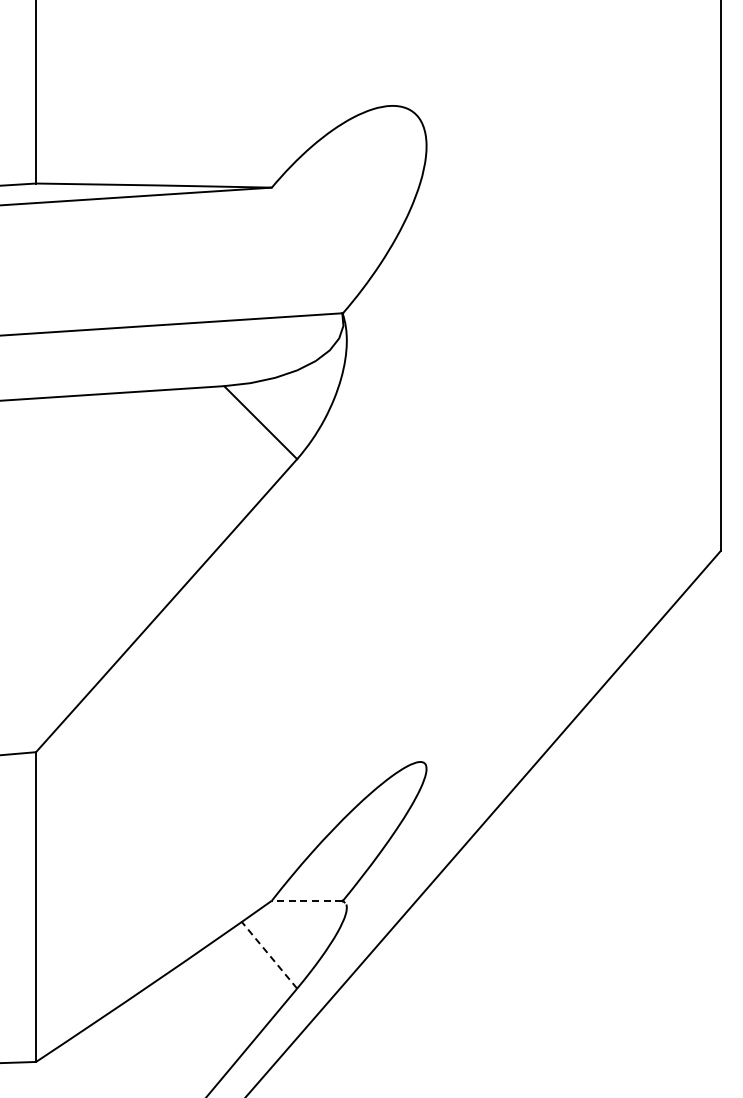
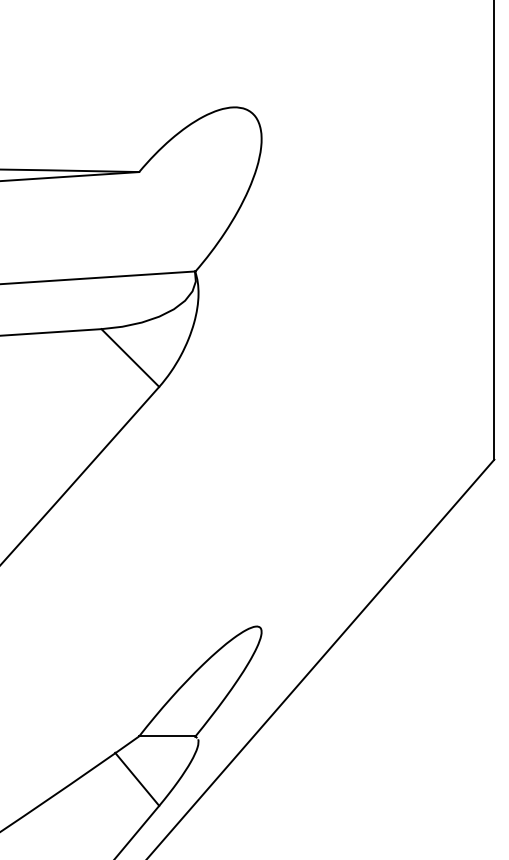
line: (306, 900) -> (166, 736), dashed -> solid
line: (269, 955) -> (137, 779), dashed -> solid

